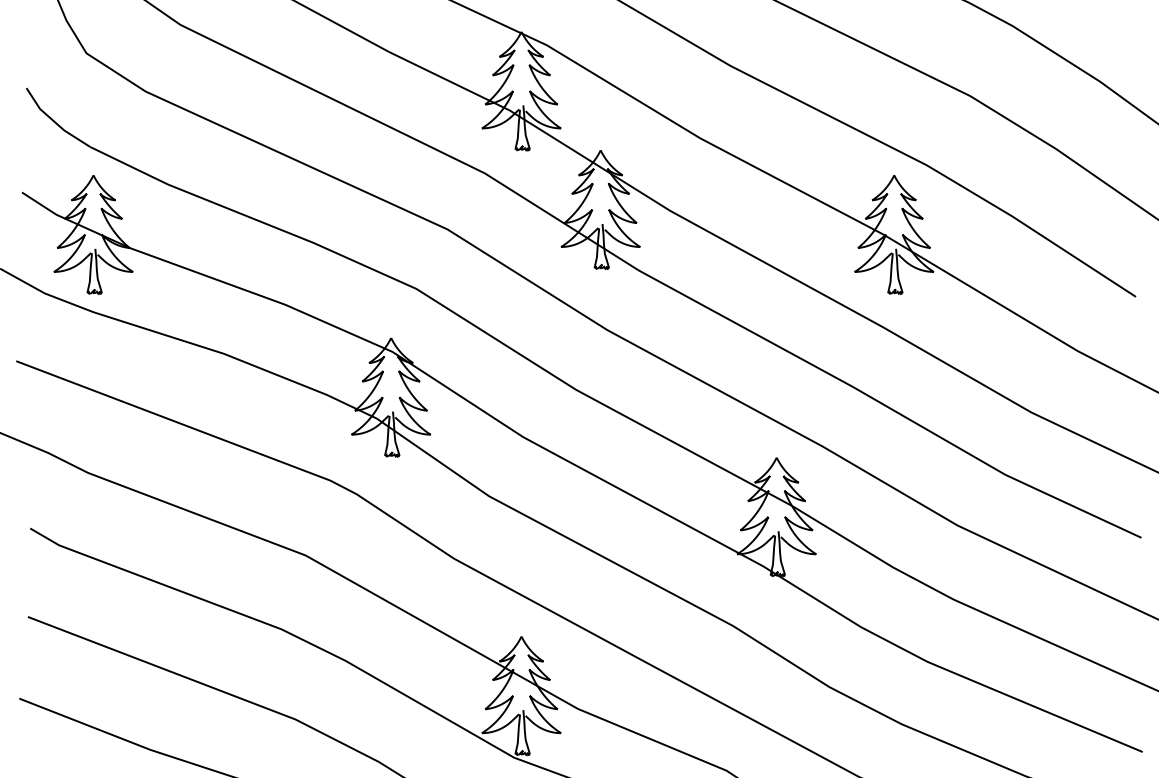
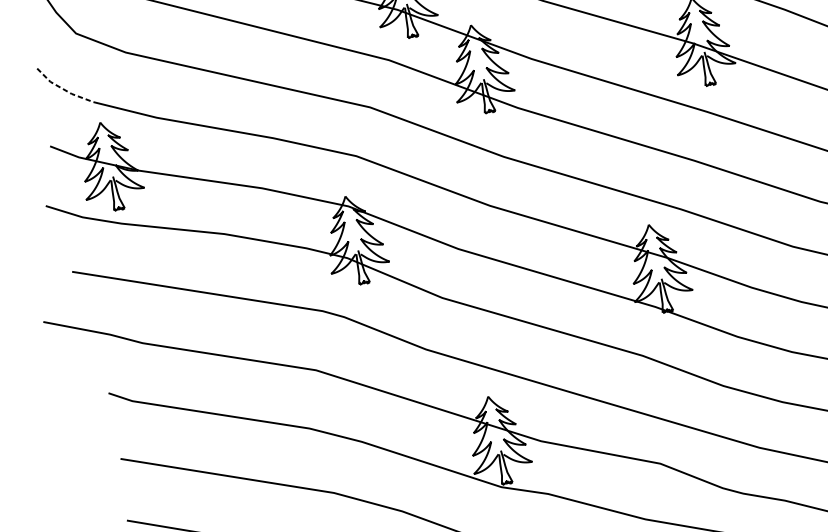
line: (54, 122) -> (63, 89), solid -> dashed

